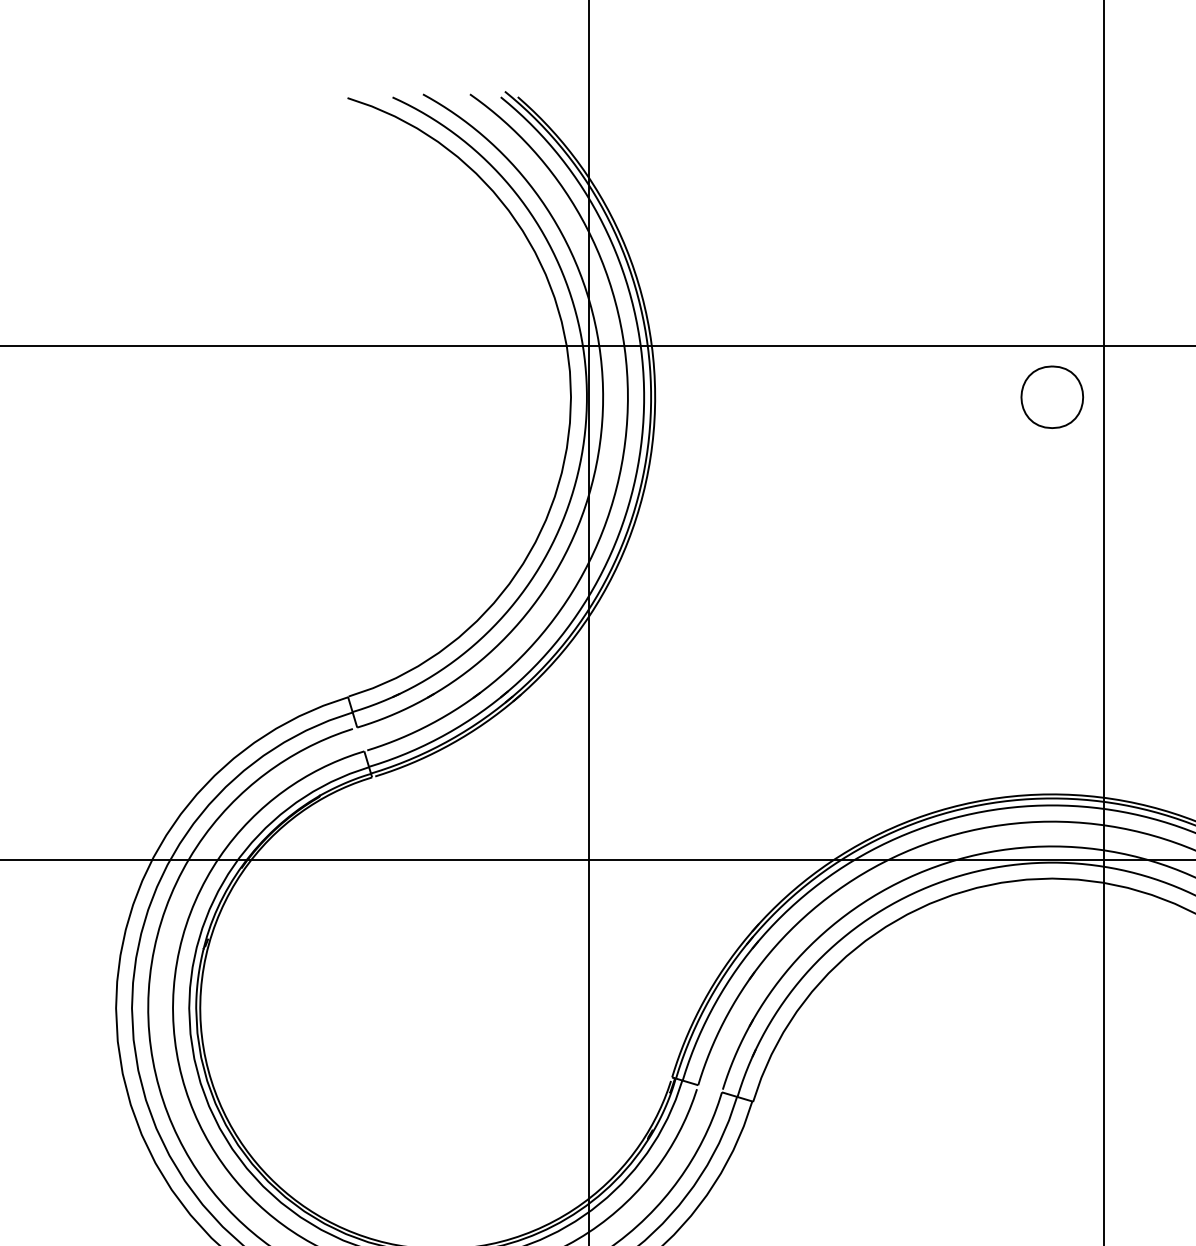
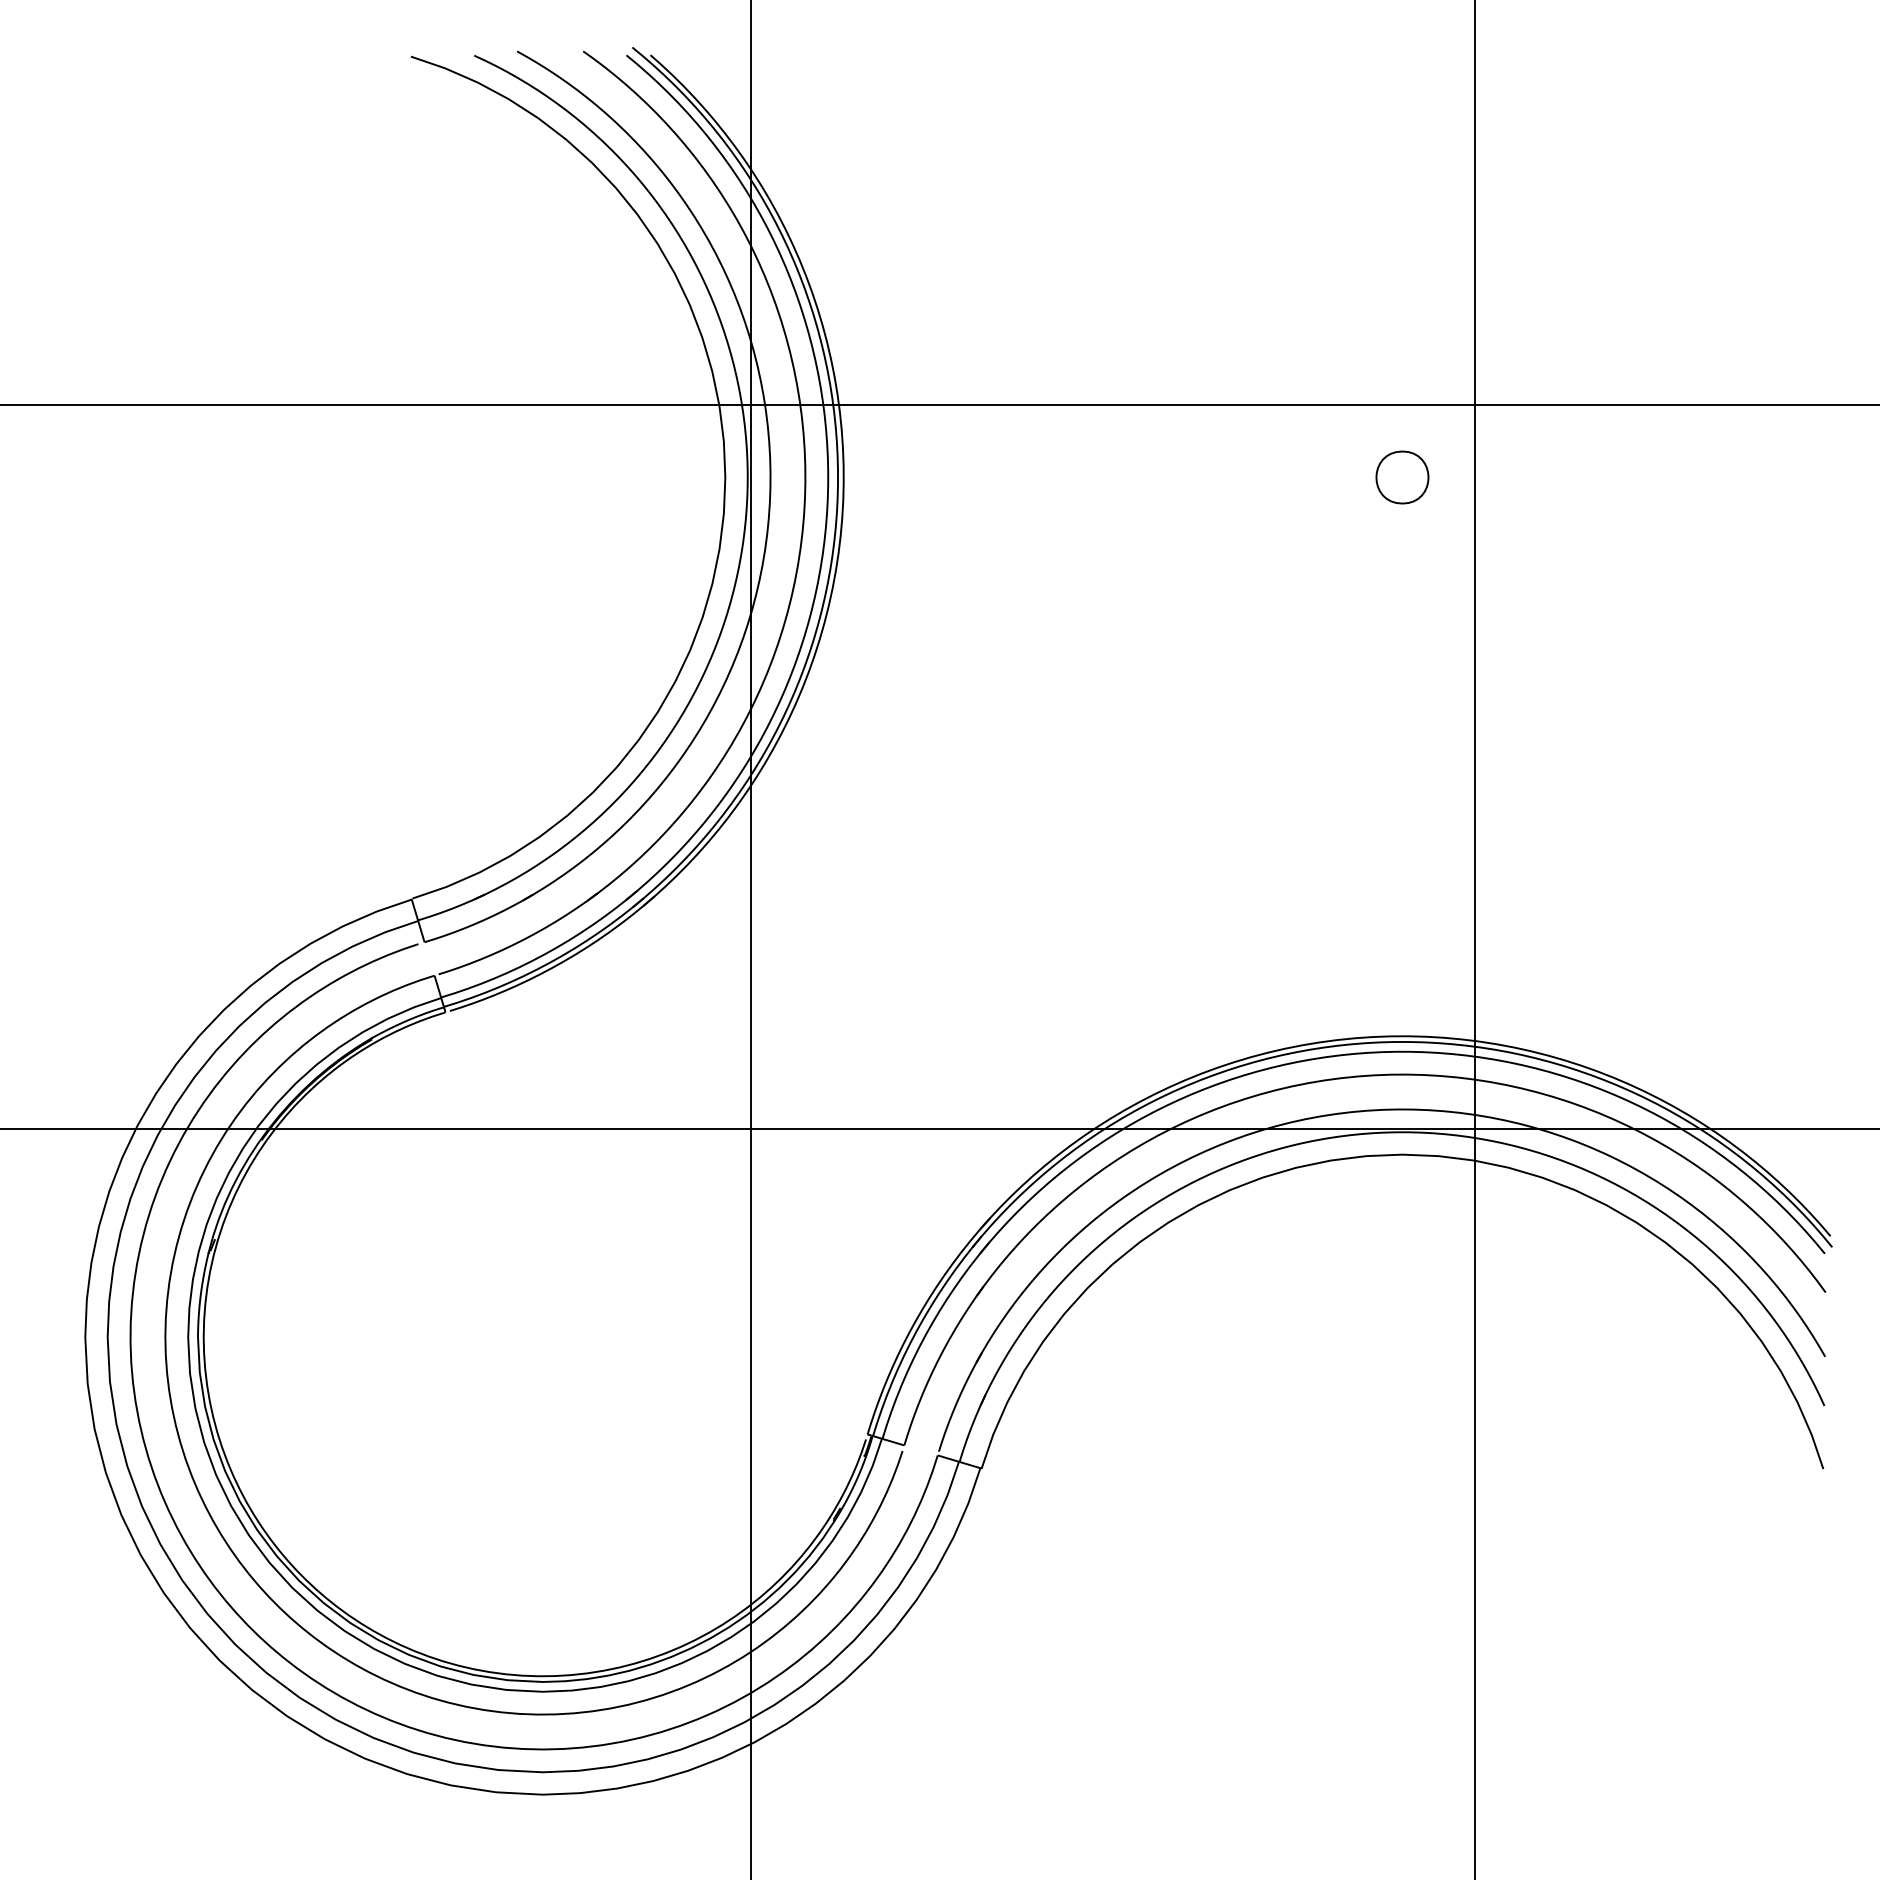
part: (1052, 397) -> (1402, 477), size x0.6

